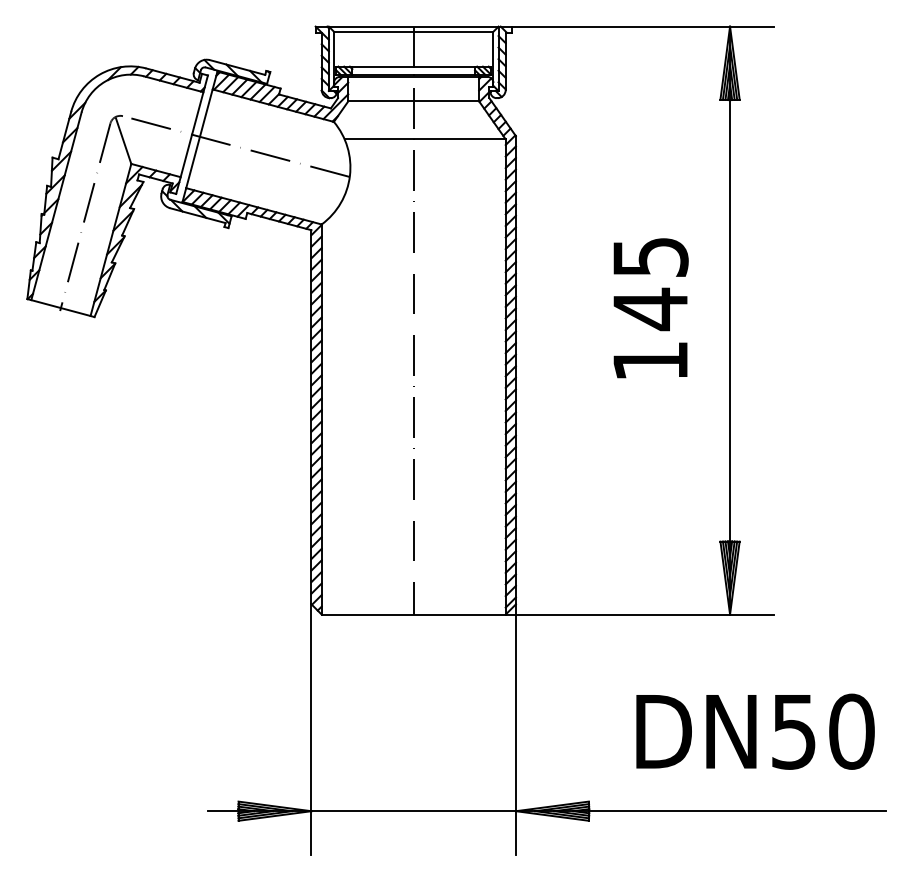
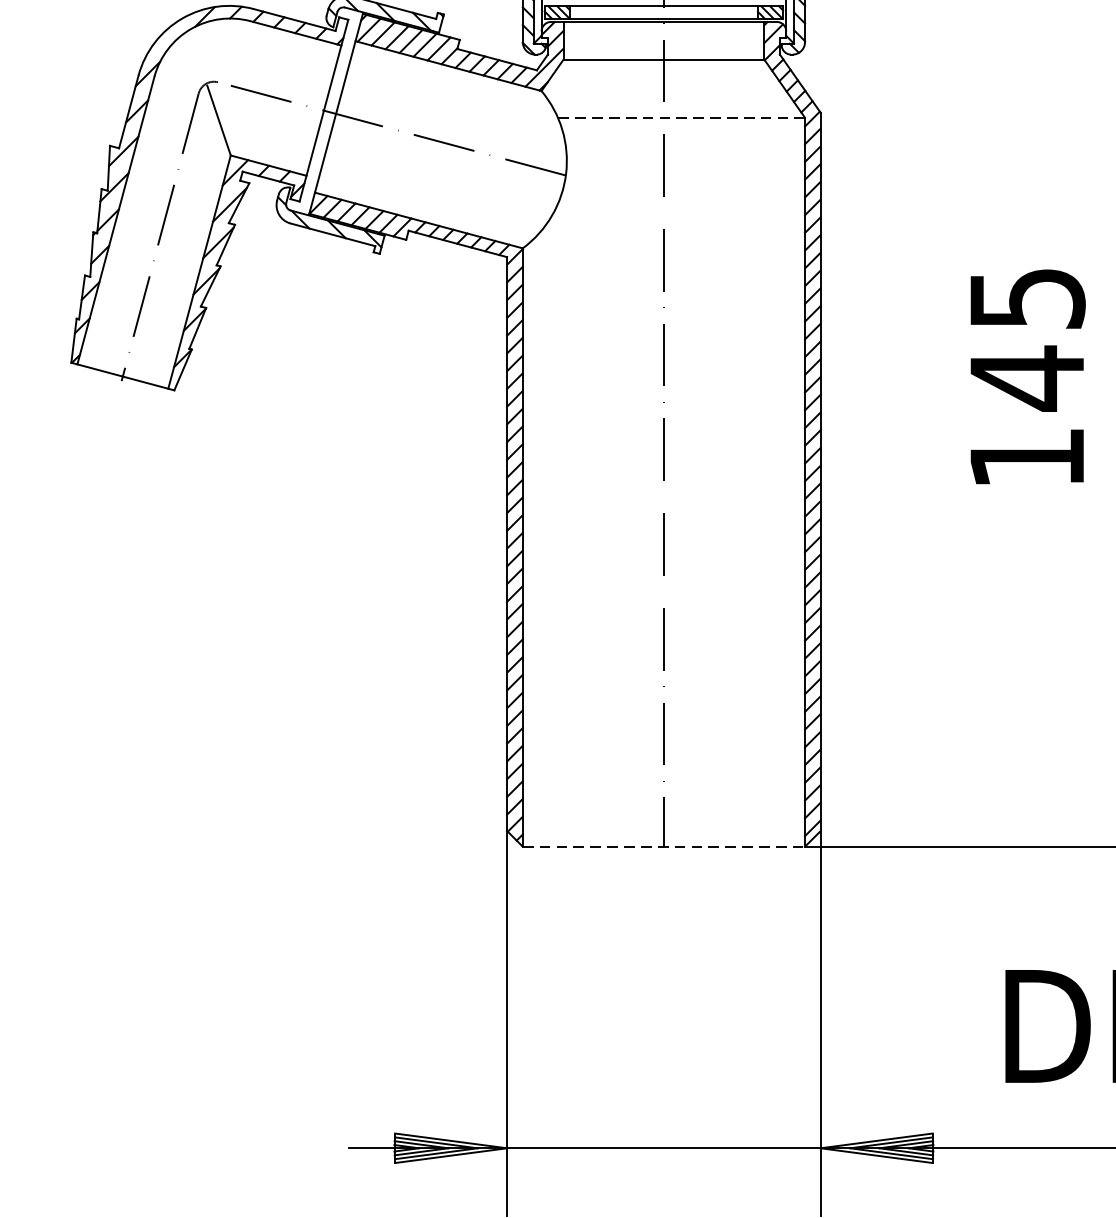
line: (425, 139) -> (681, 118), solid -> dashed
line: (414, 614) -> (665, 846), solid -> dashed

